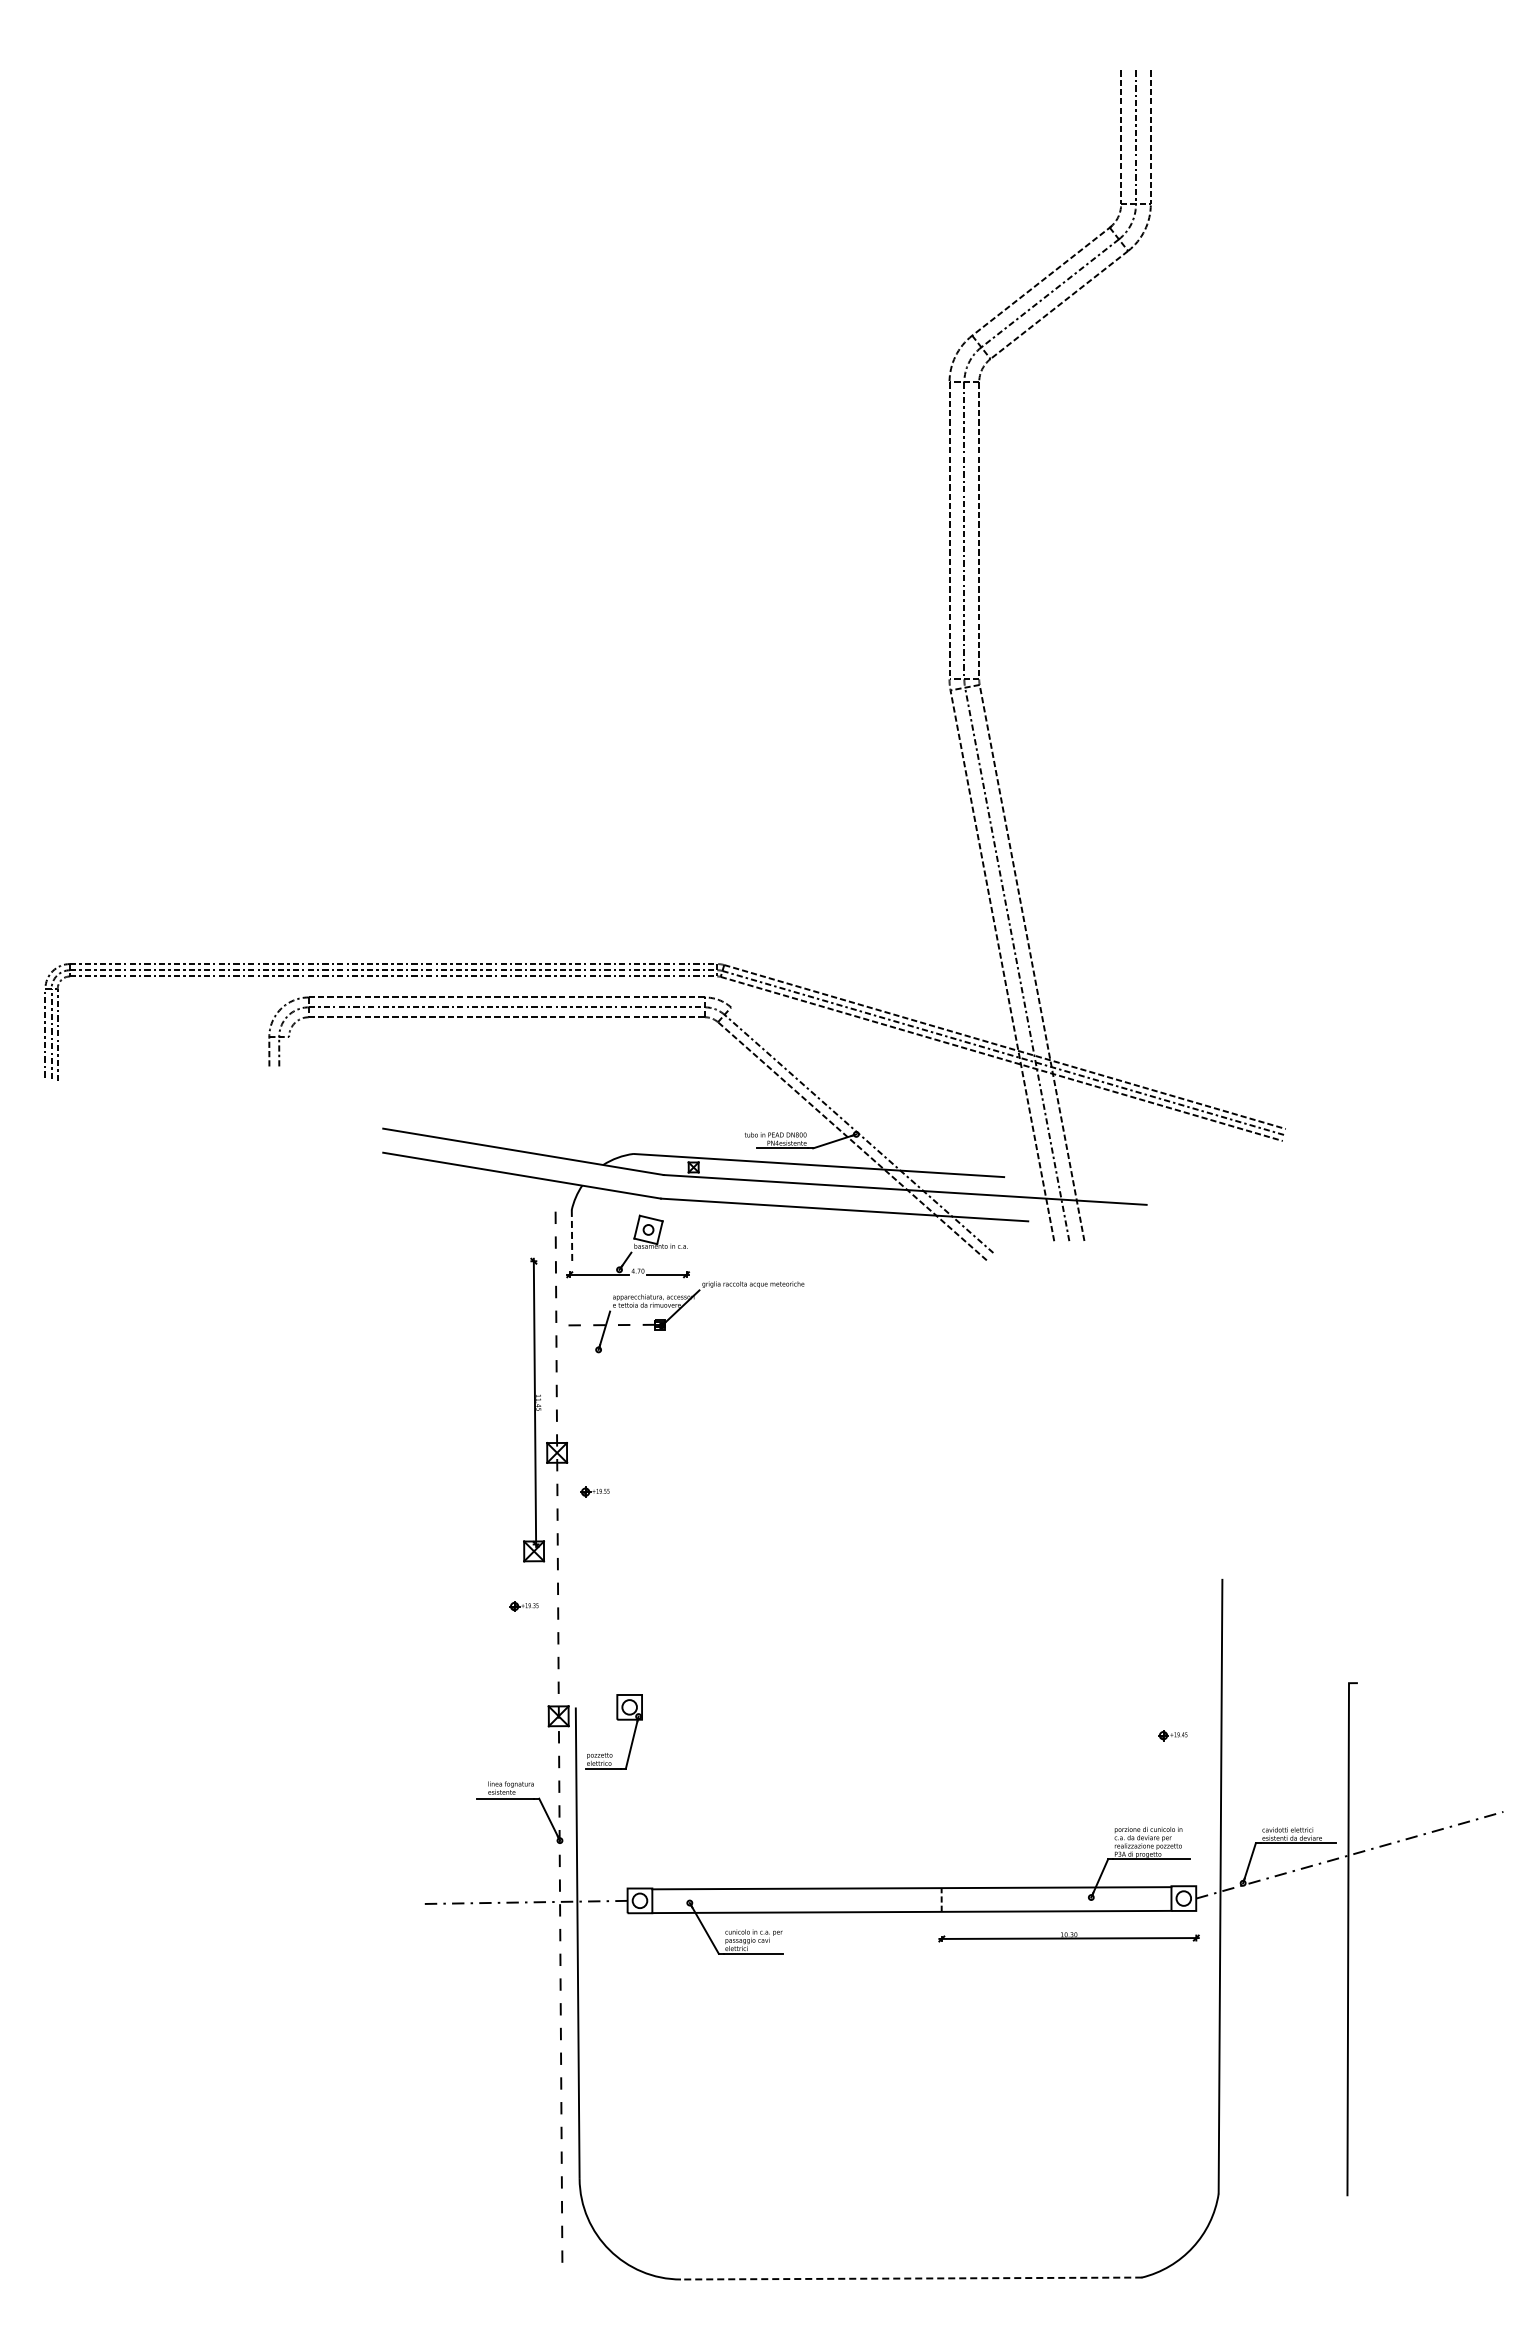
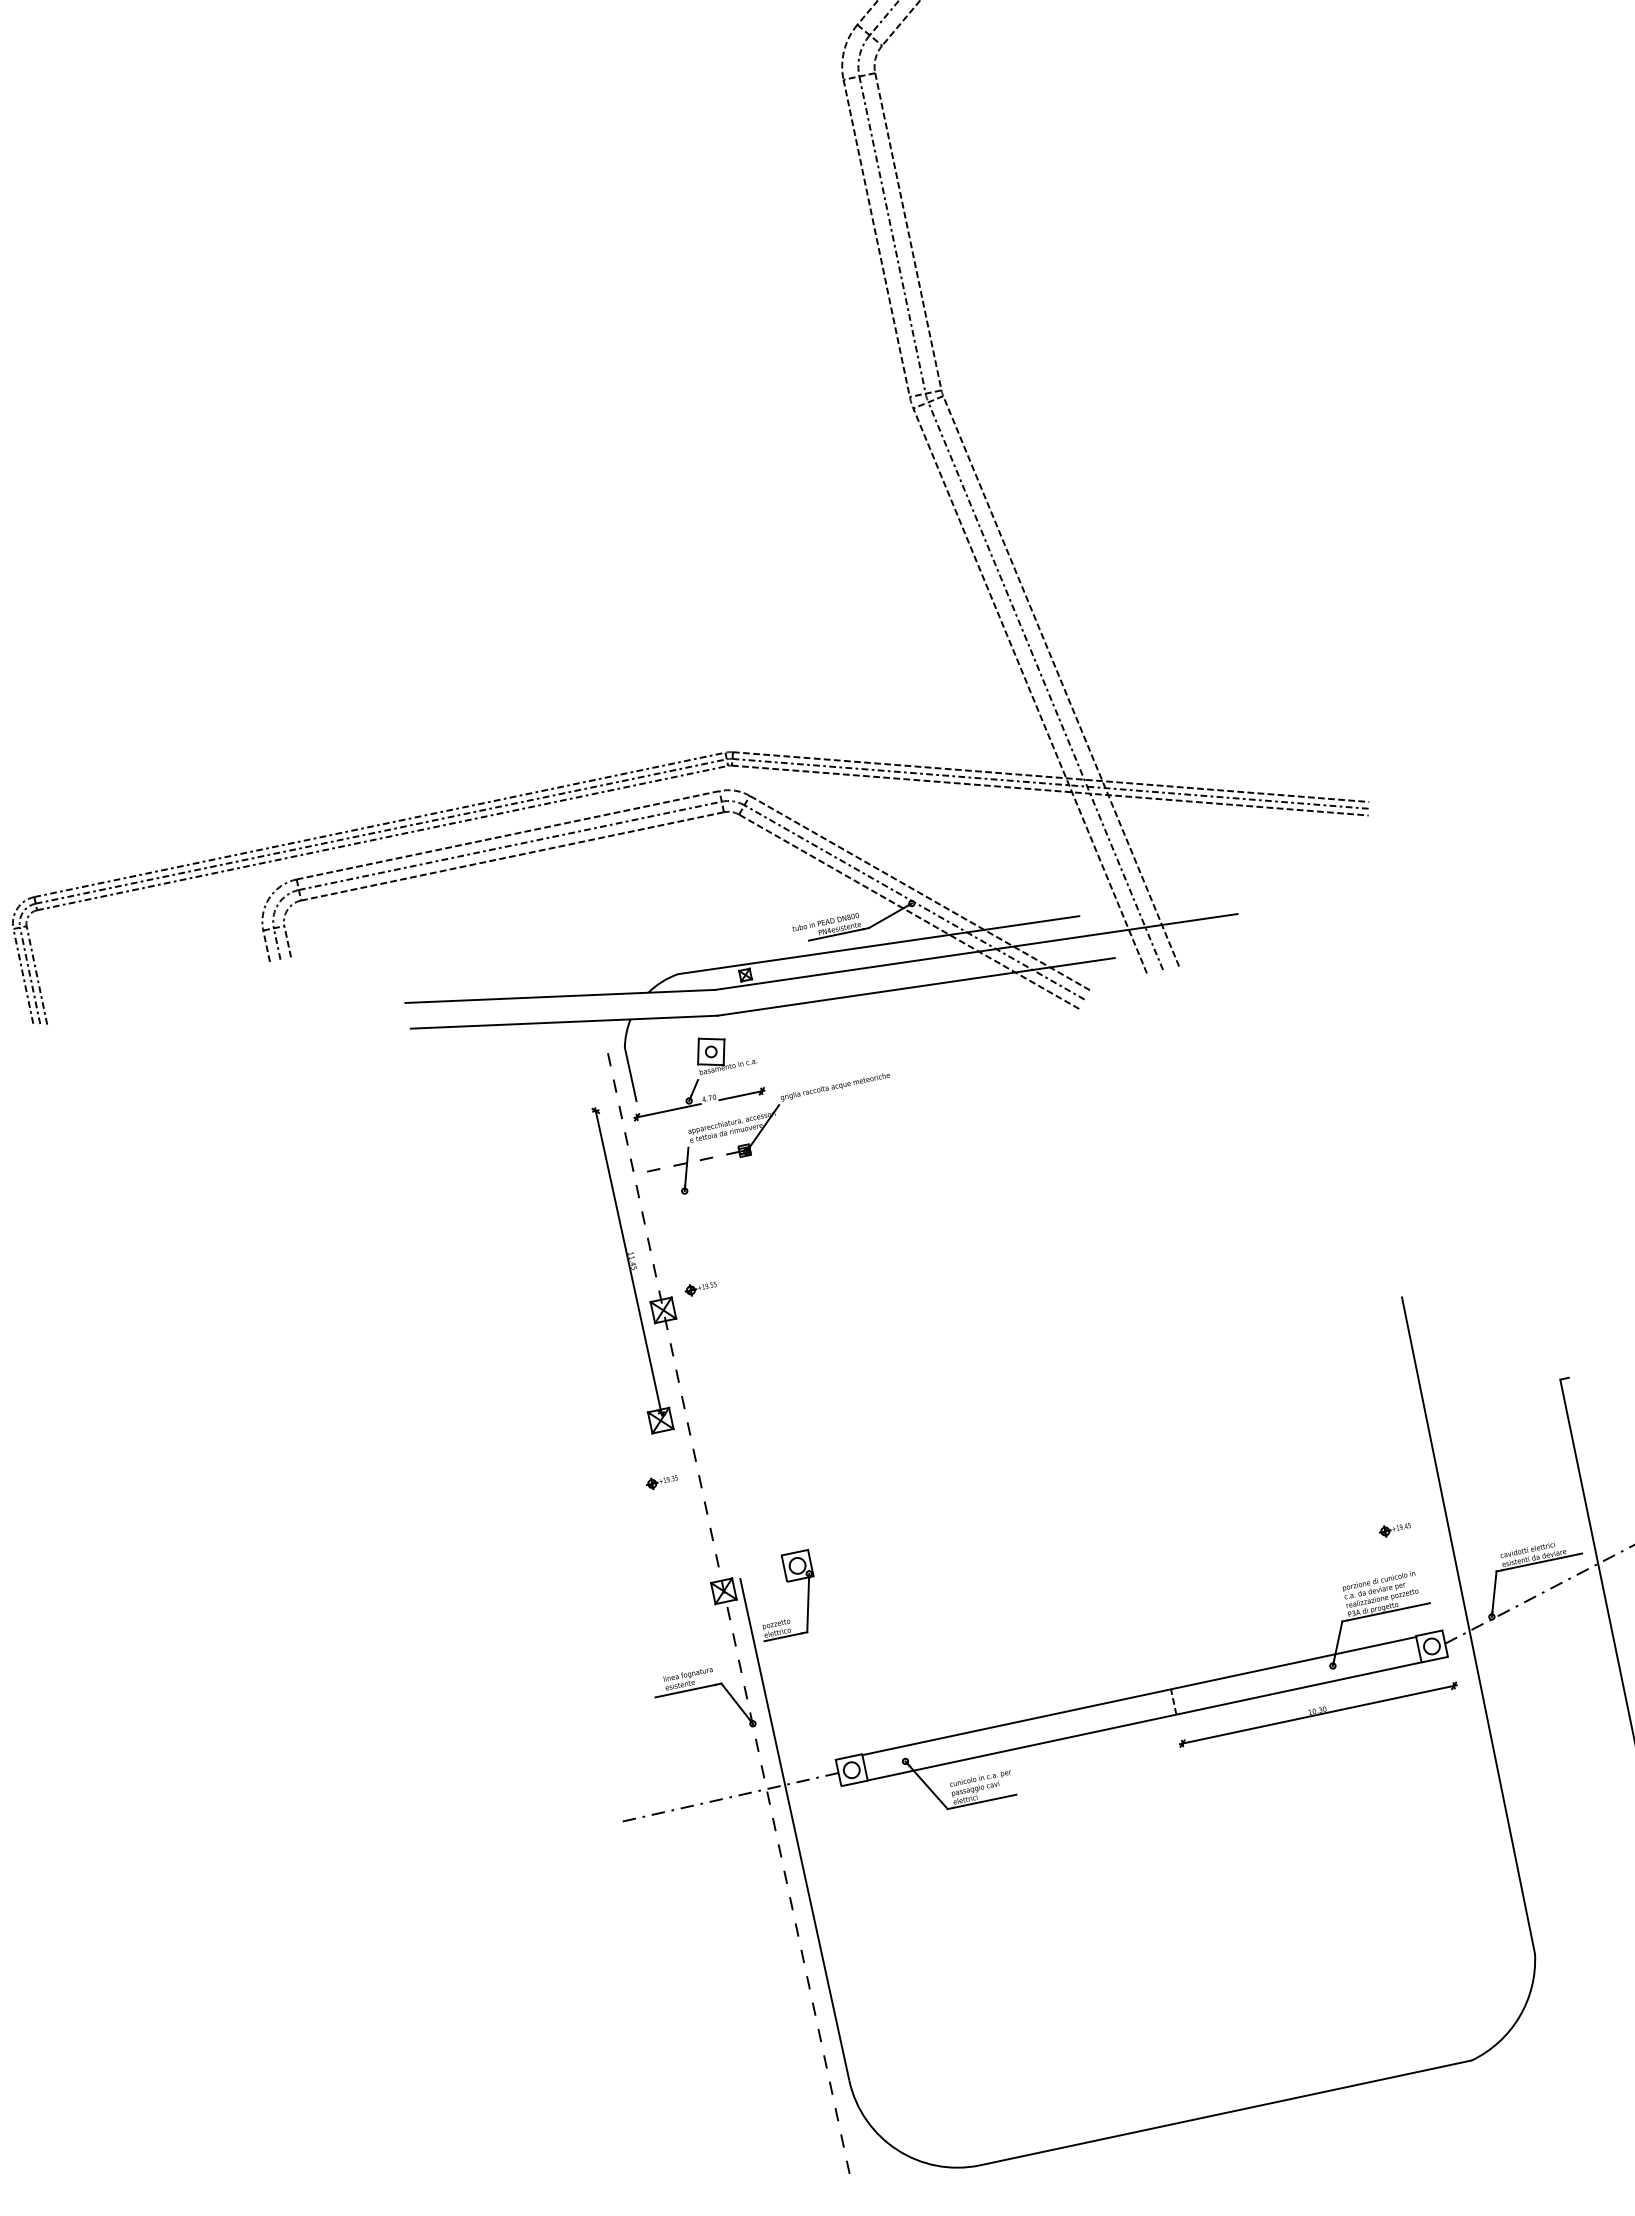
line: (289, 1051) -> (288, 941), added
line: (865, 1126) -> (919, 893), added
line: (572, 1235) -> (631, 1074), dashed -> solid
part: (594, 1491) -> (700, 1287), moved
part: (1172, 1735) -> (1394, 1529), moved
line: (911, 2278) -> (1225, 2112), dashed -> solid

